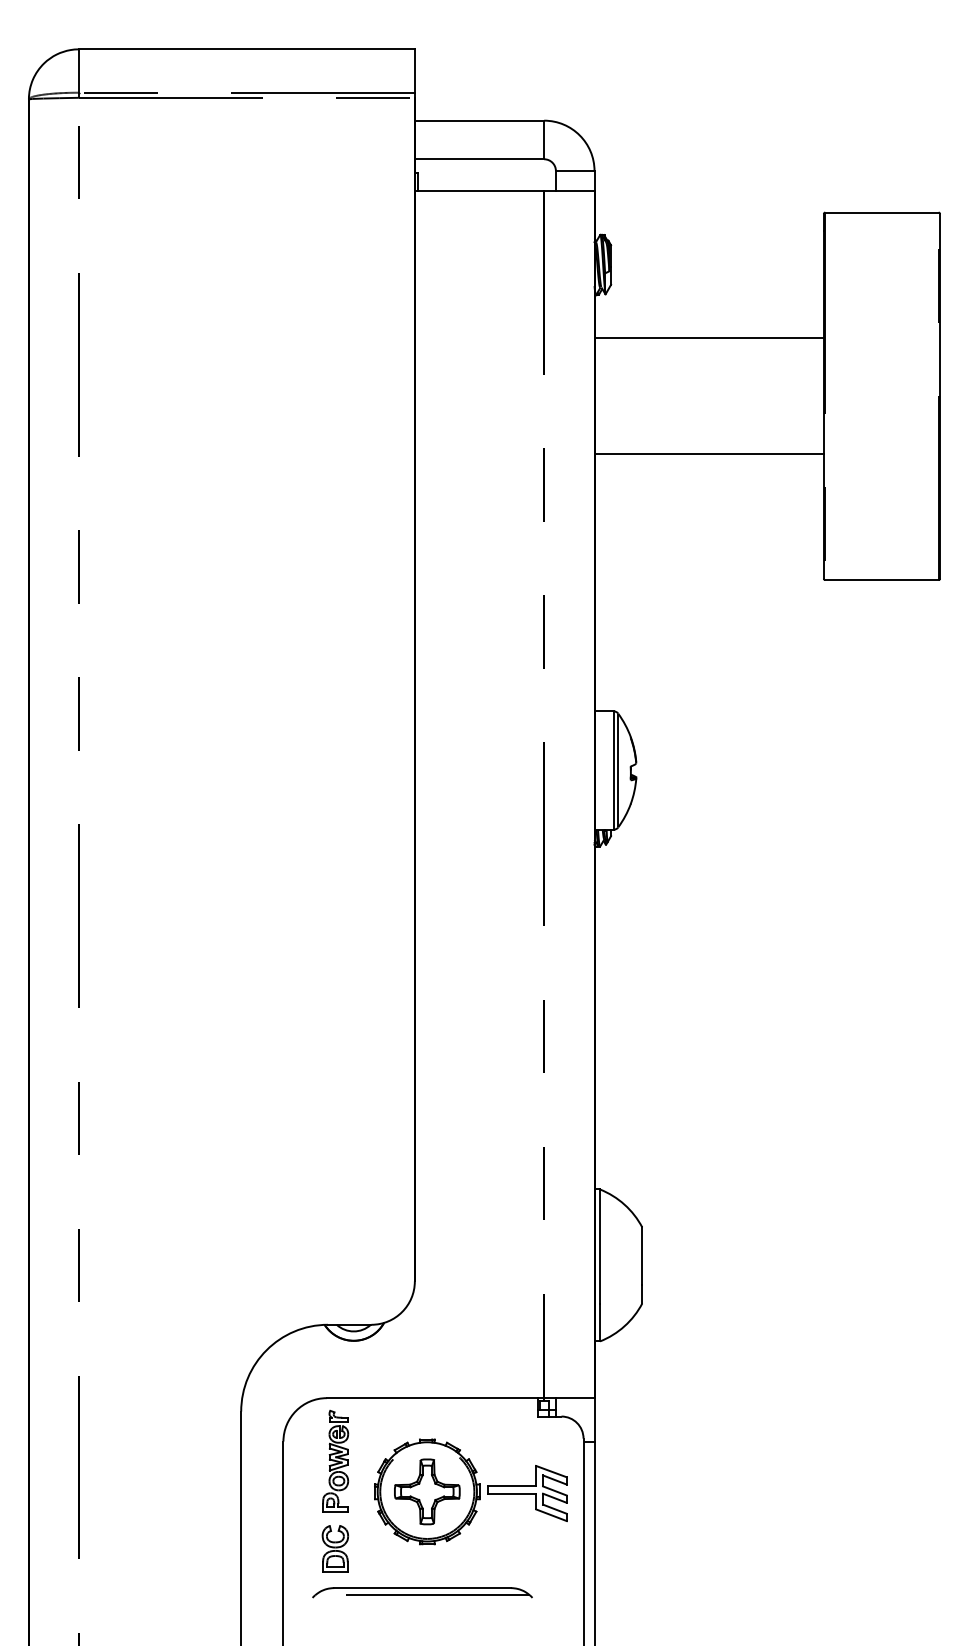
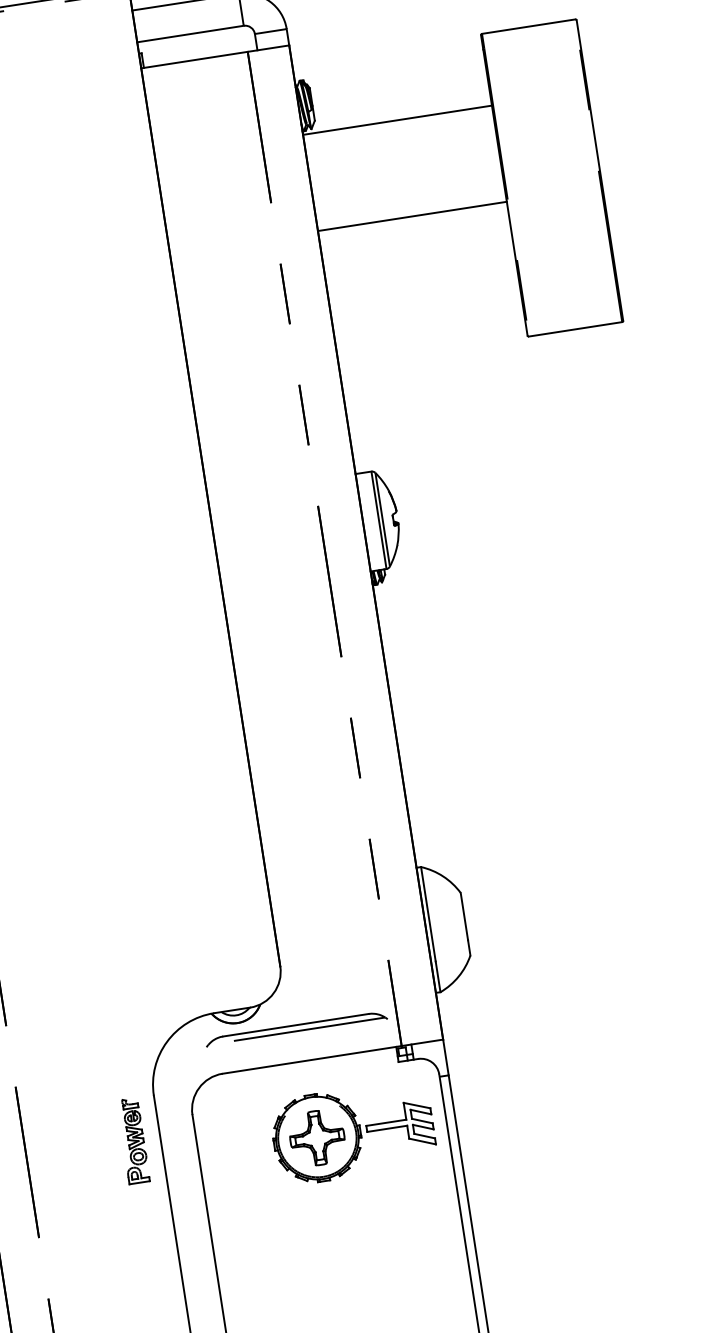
line: (708, 338) -> (396, 120), moved
line: (708, 454) -> (411, 216), moved
part: (335, 1460) -> (133, 1140), moved
part: (334, 1548) -> (248, 1196), removed
part: (422, 1592) -> (296, 1028), moved

